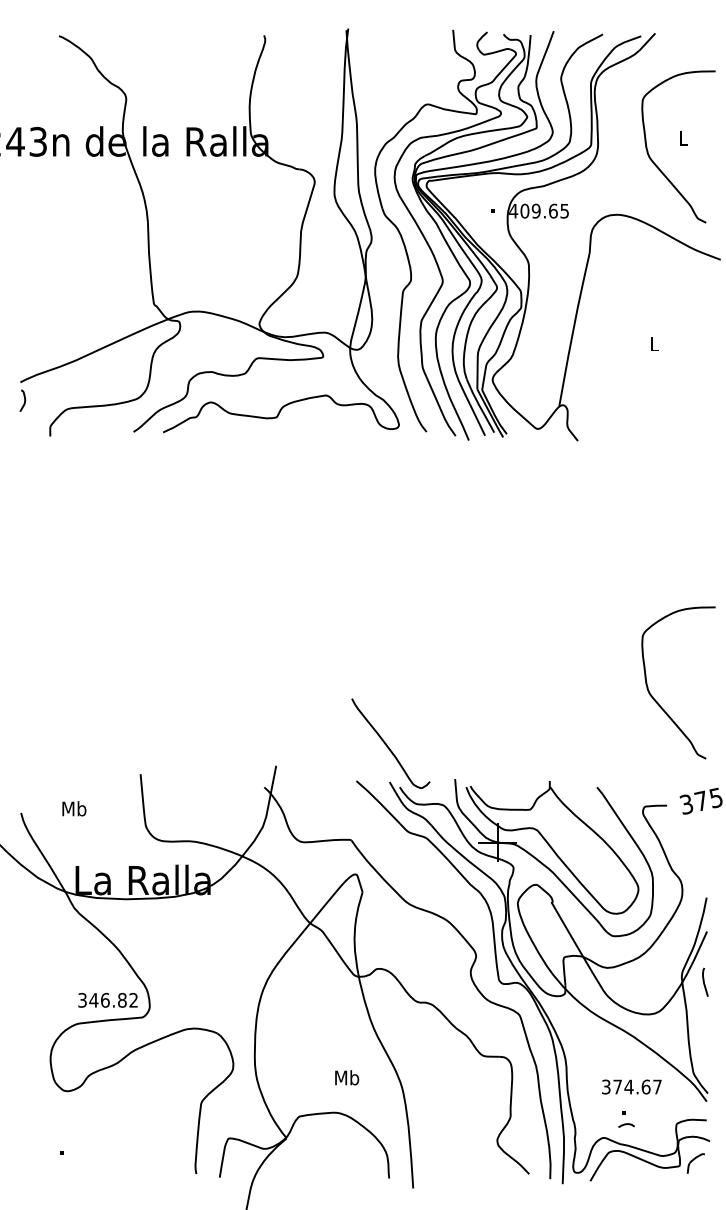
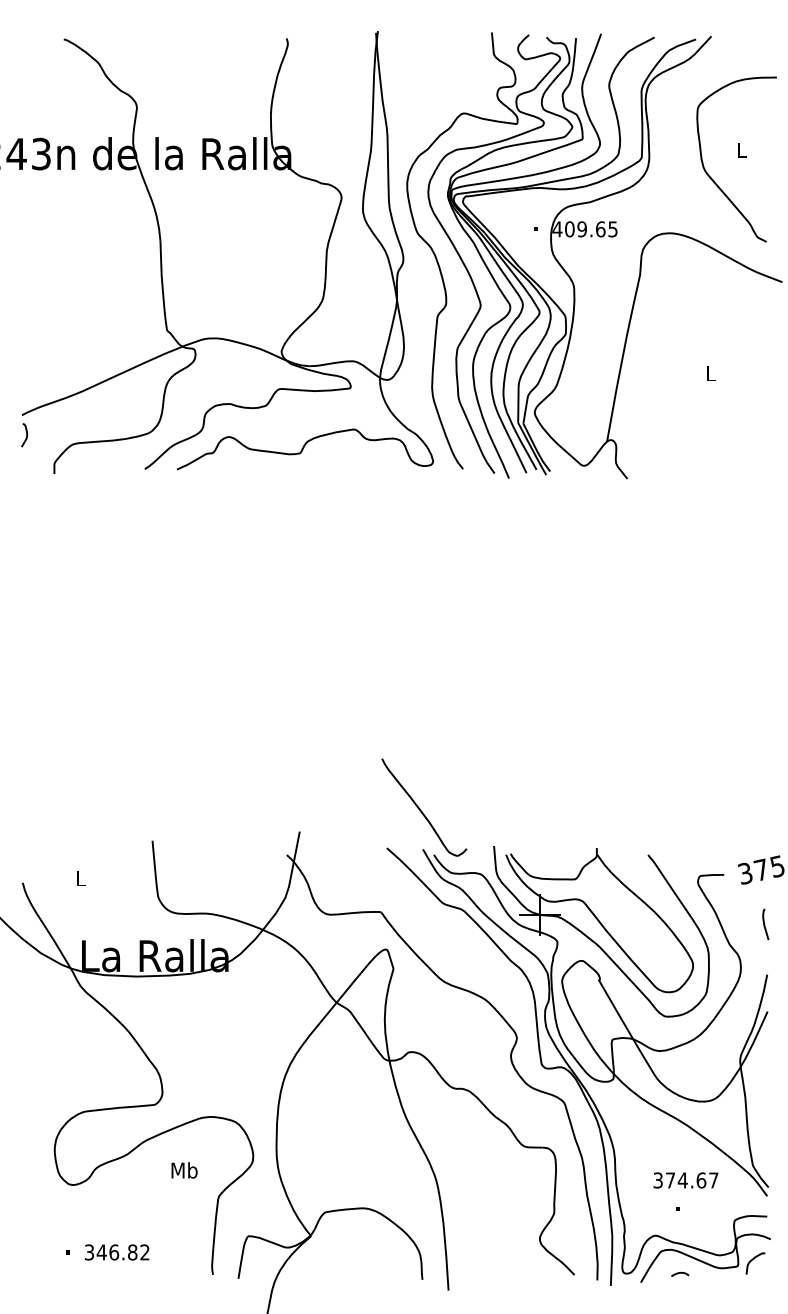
curve: (658, 702) -> (714, 762), removed
text: (74, 808) -> (80, 877), Mb -> L
curve: (704, 981) -> (764, 923), moved
text: (107, 1000) -> (116, 1252), moved
text: (347, 1077) -> (184, 1170), moved
curve: (626, 1125) -> (680, 1274), moved

